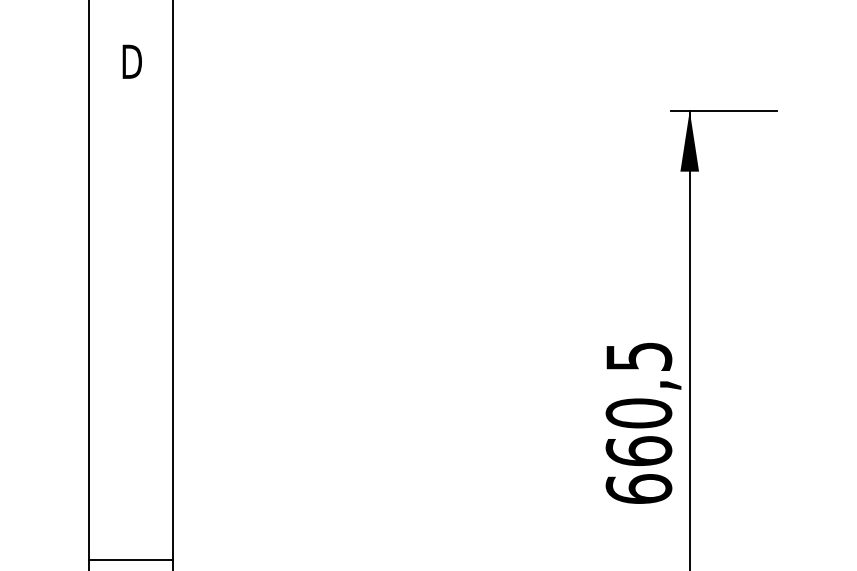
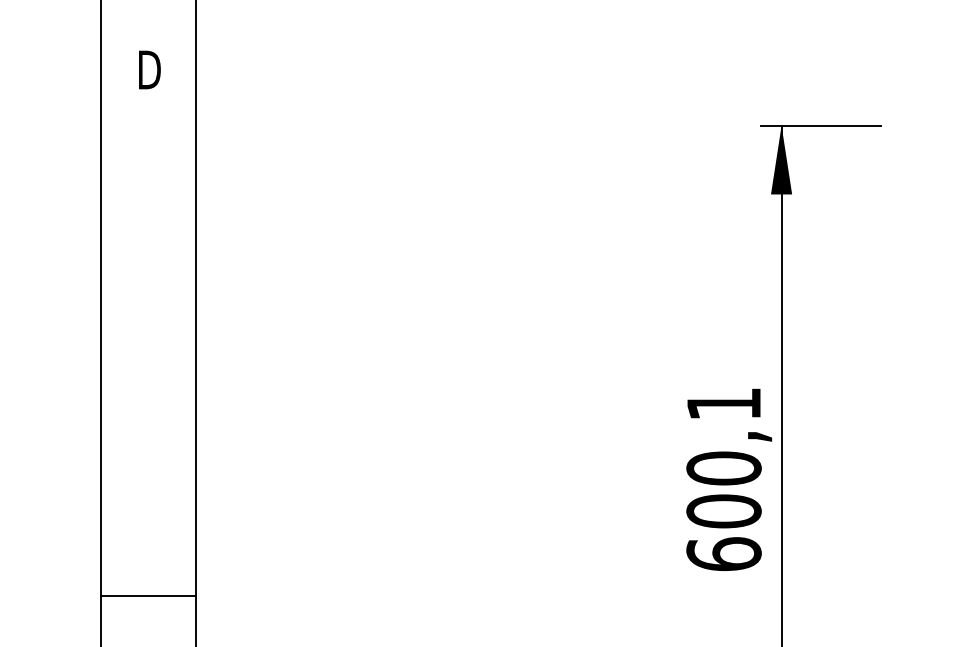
text: (638, 404) -> (723, 458), 660,5 -> 600,1
line: (130, 559) -> (147, 595), moved

